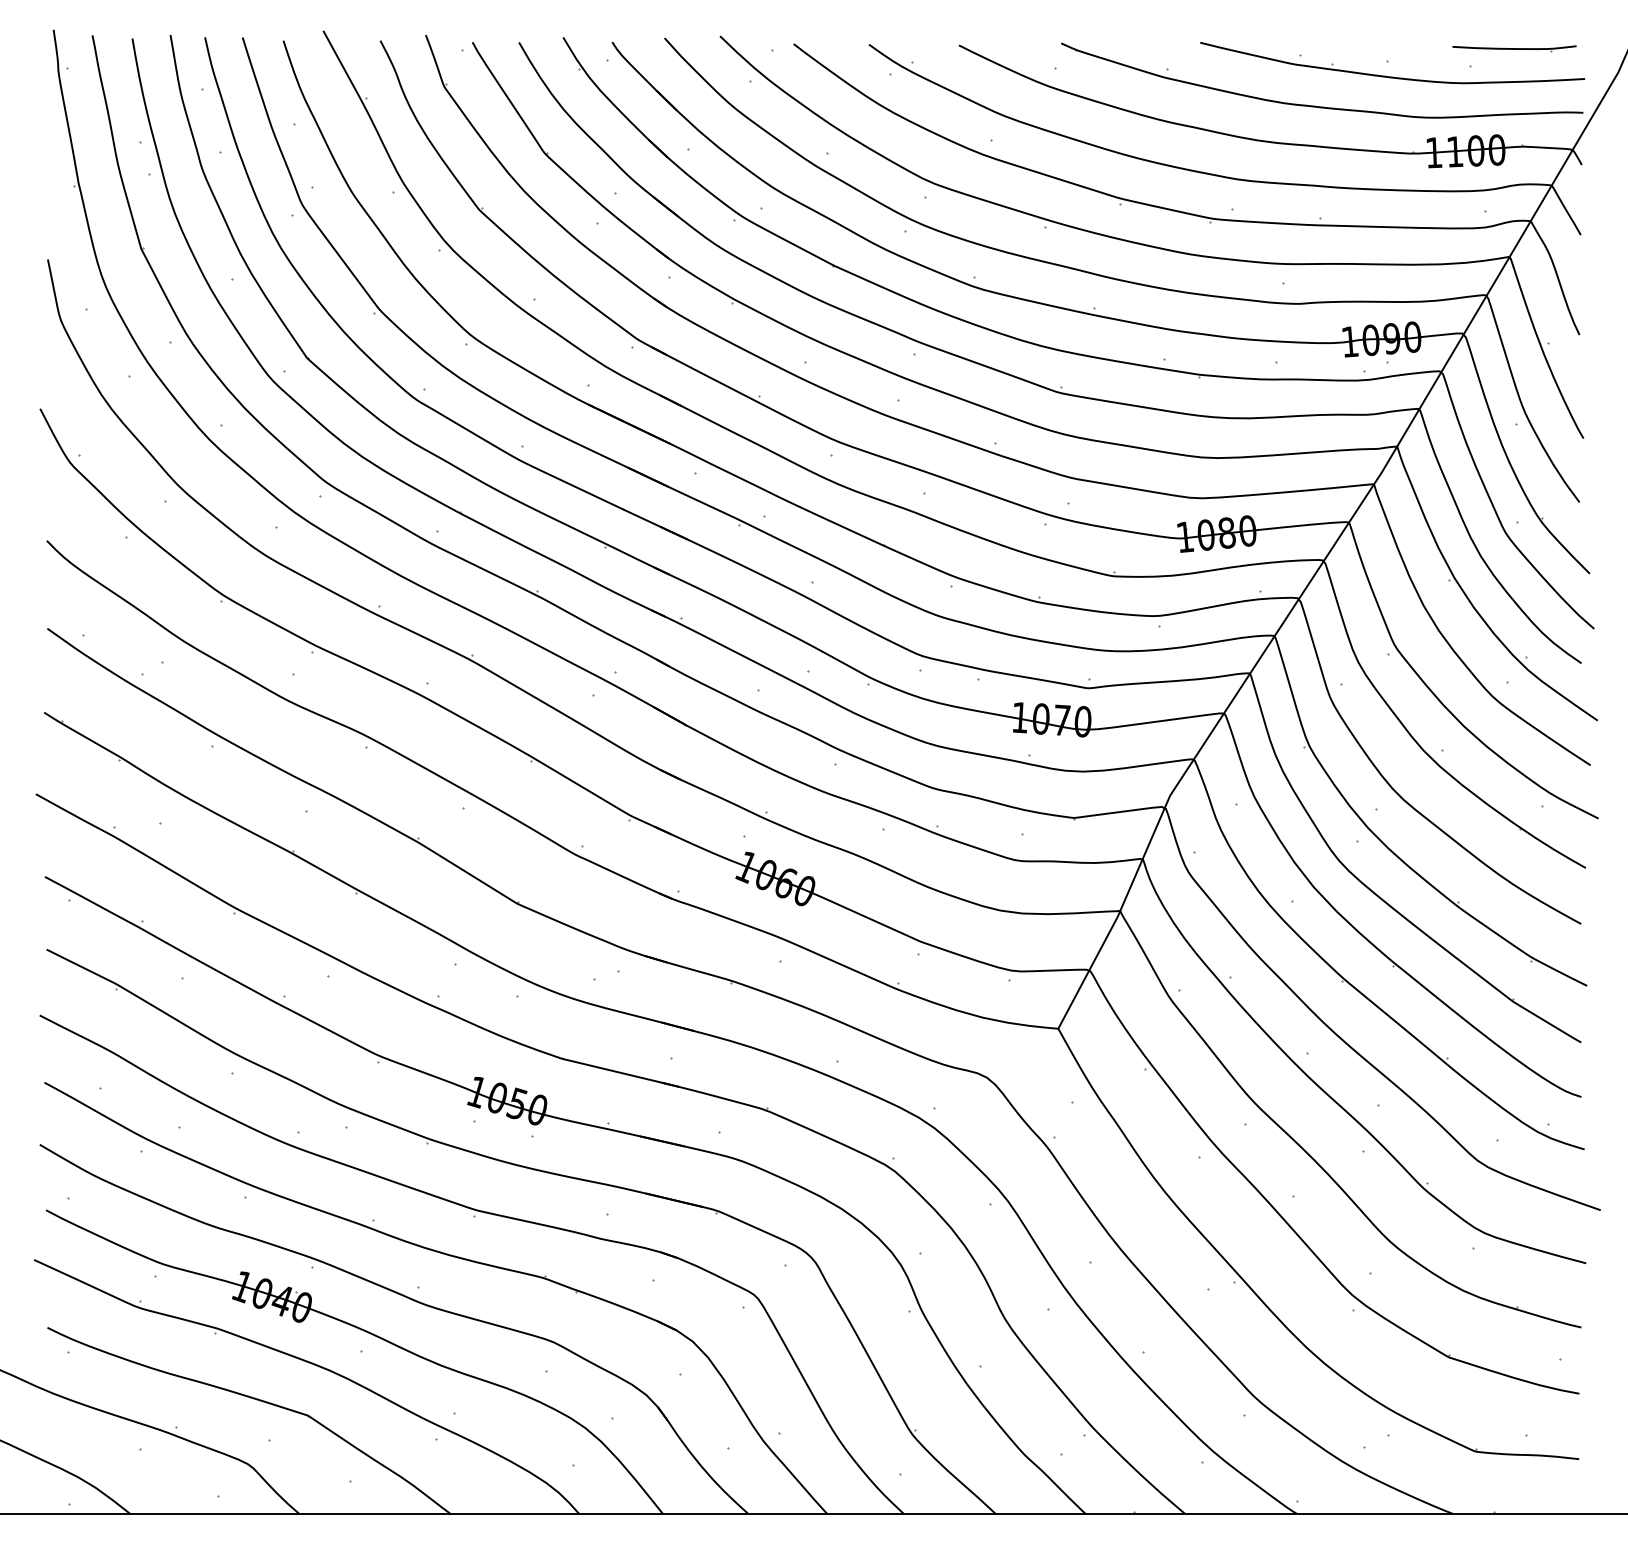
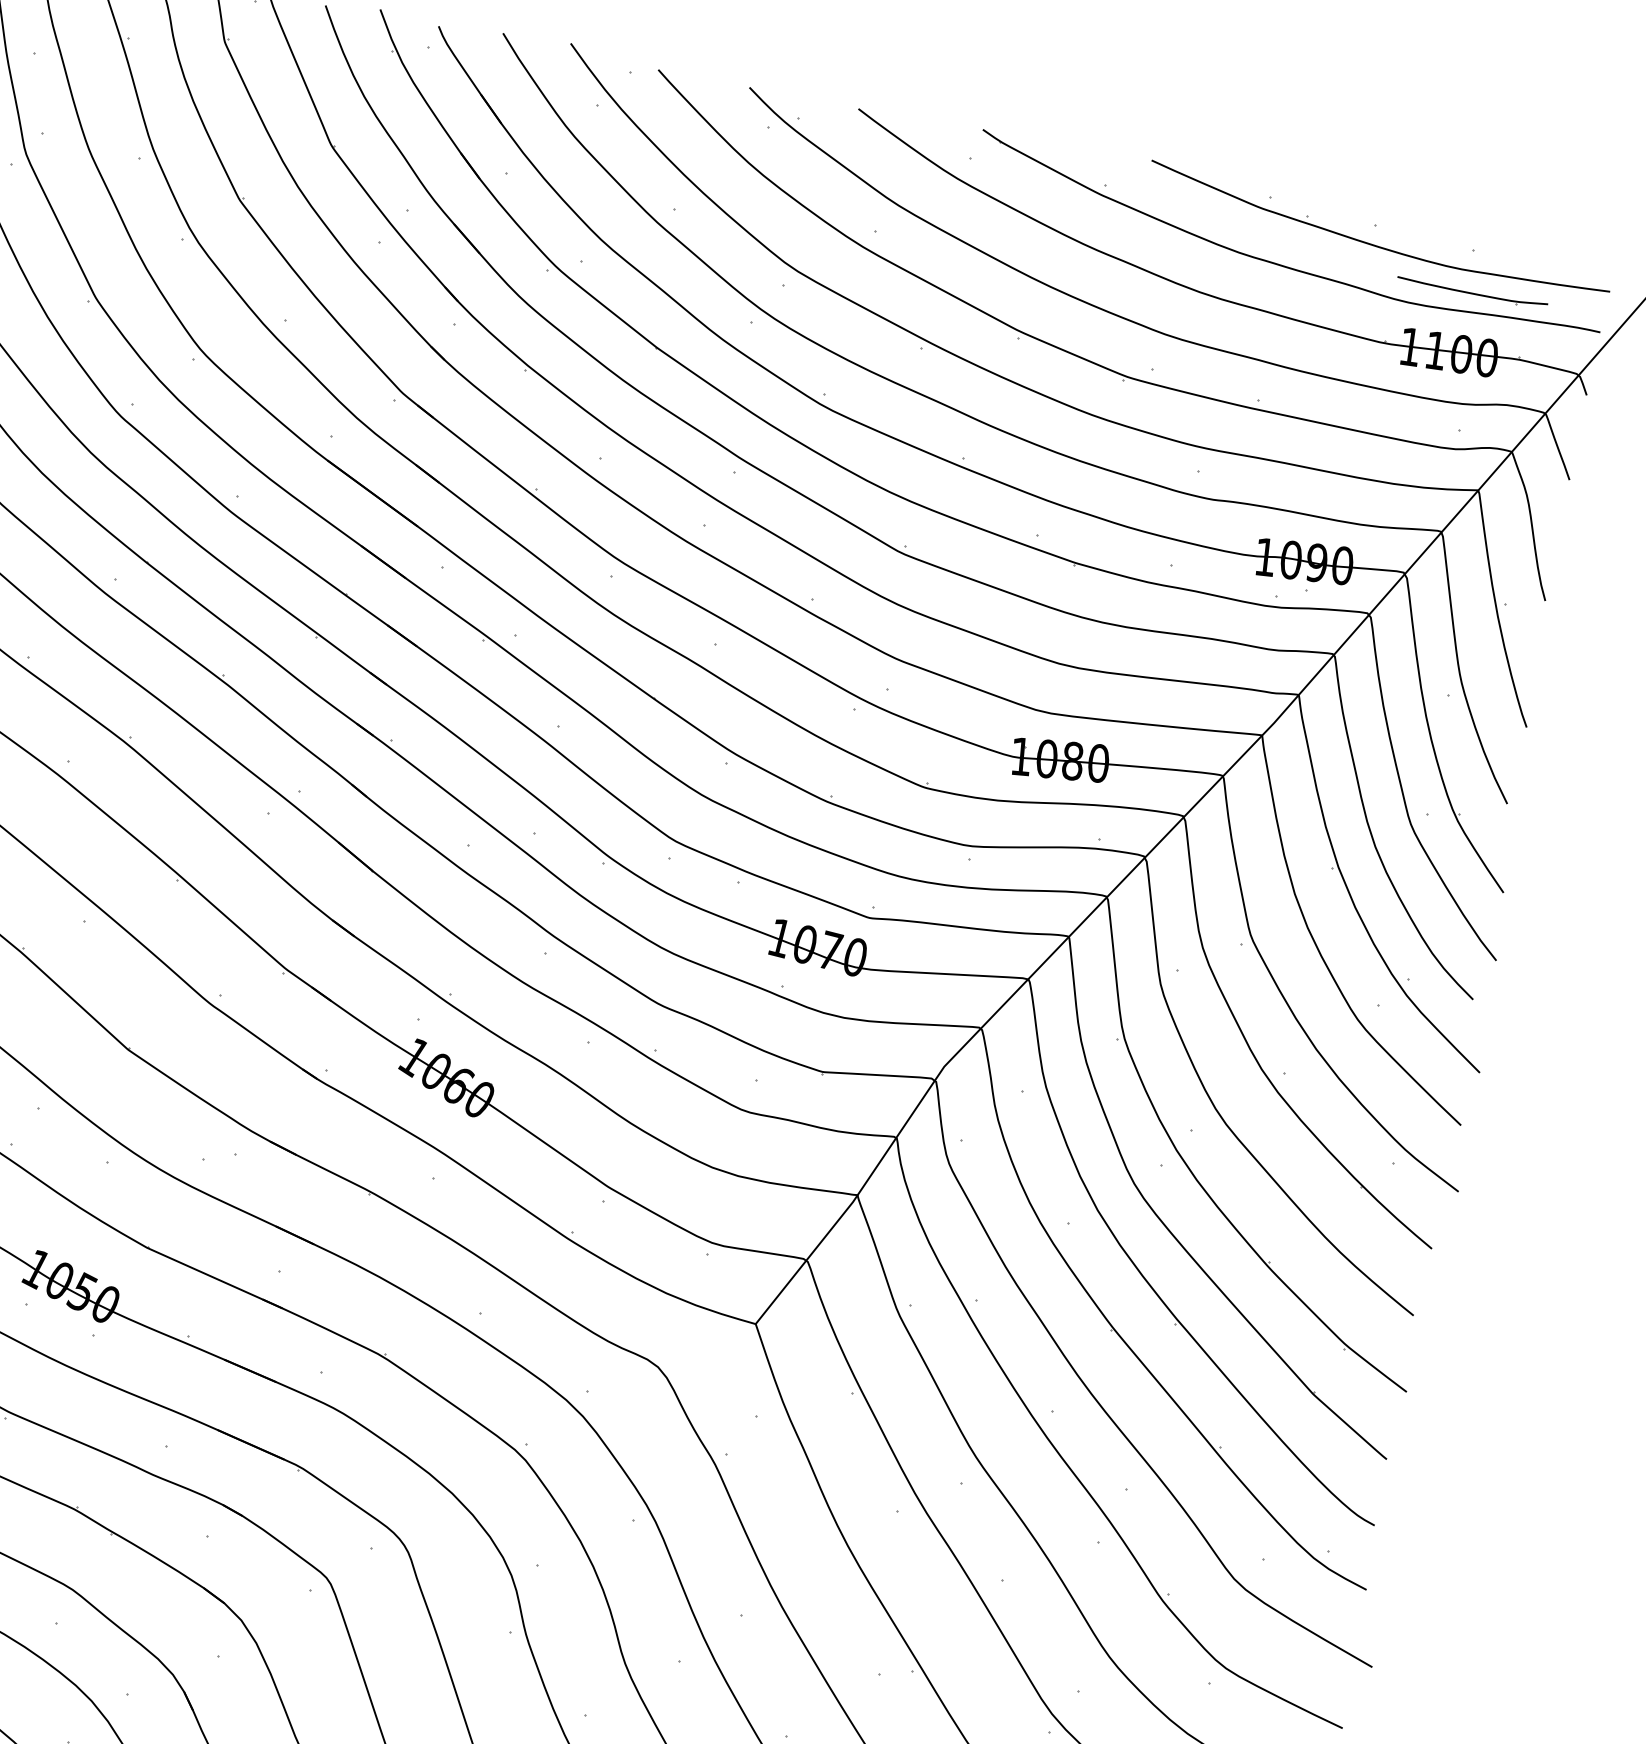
part: (1514, 48) -> (1472, 292), moved

